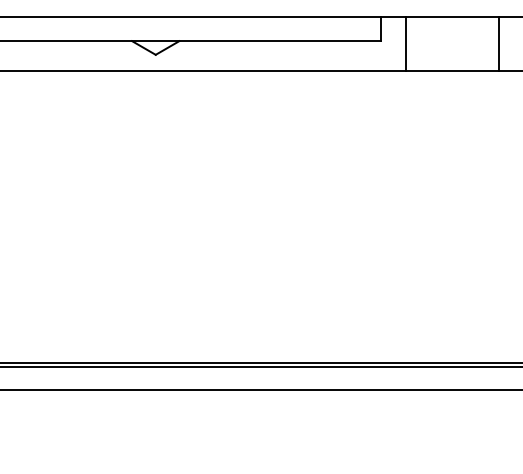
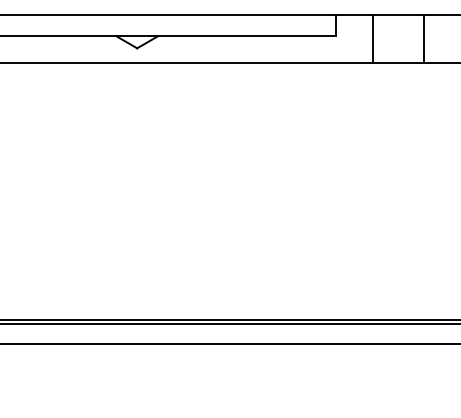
line: (405, 43) -> (372, 38), moved
line: (499, 43) -> (424, 38), moved

